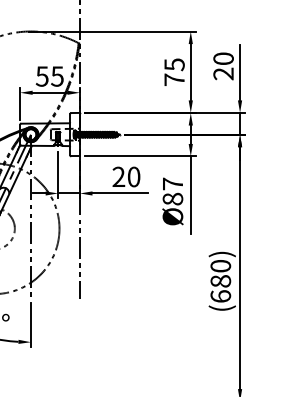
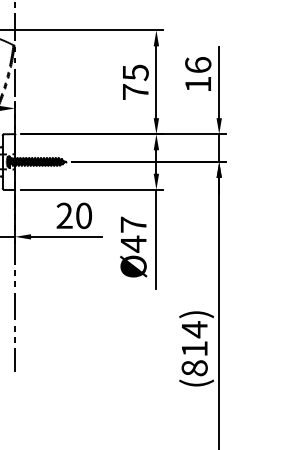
text: (223, 66) -> (198, 74), 20 -> 16
text: (172, 199) -> (133, 244), Ø87 -> Ø47
text: (220, 280) -> (194, 347), (680) -> (814)

